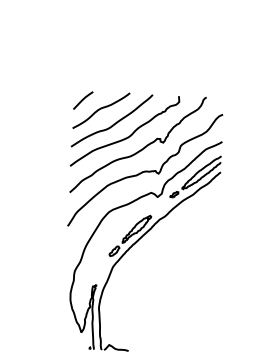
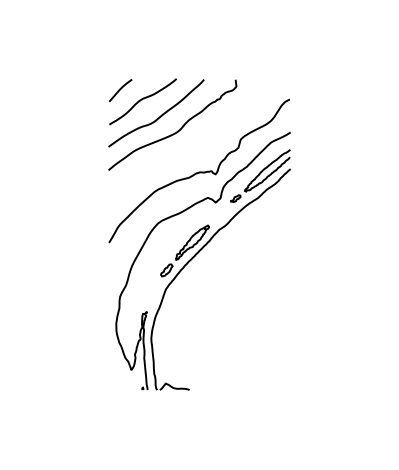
curve: (141, 148) -> (193, 145), removed

